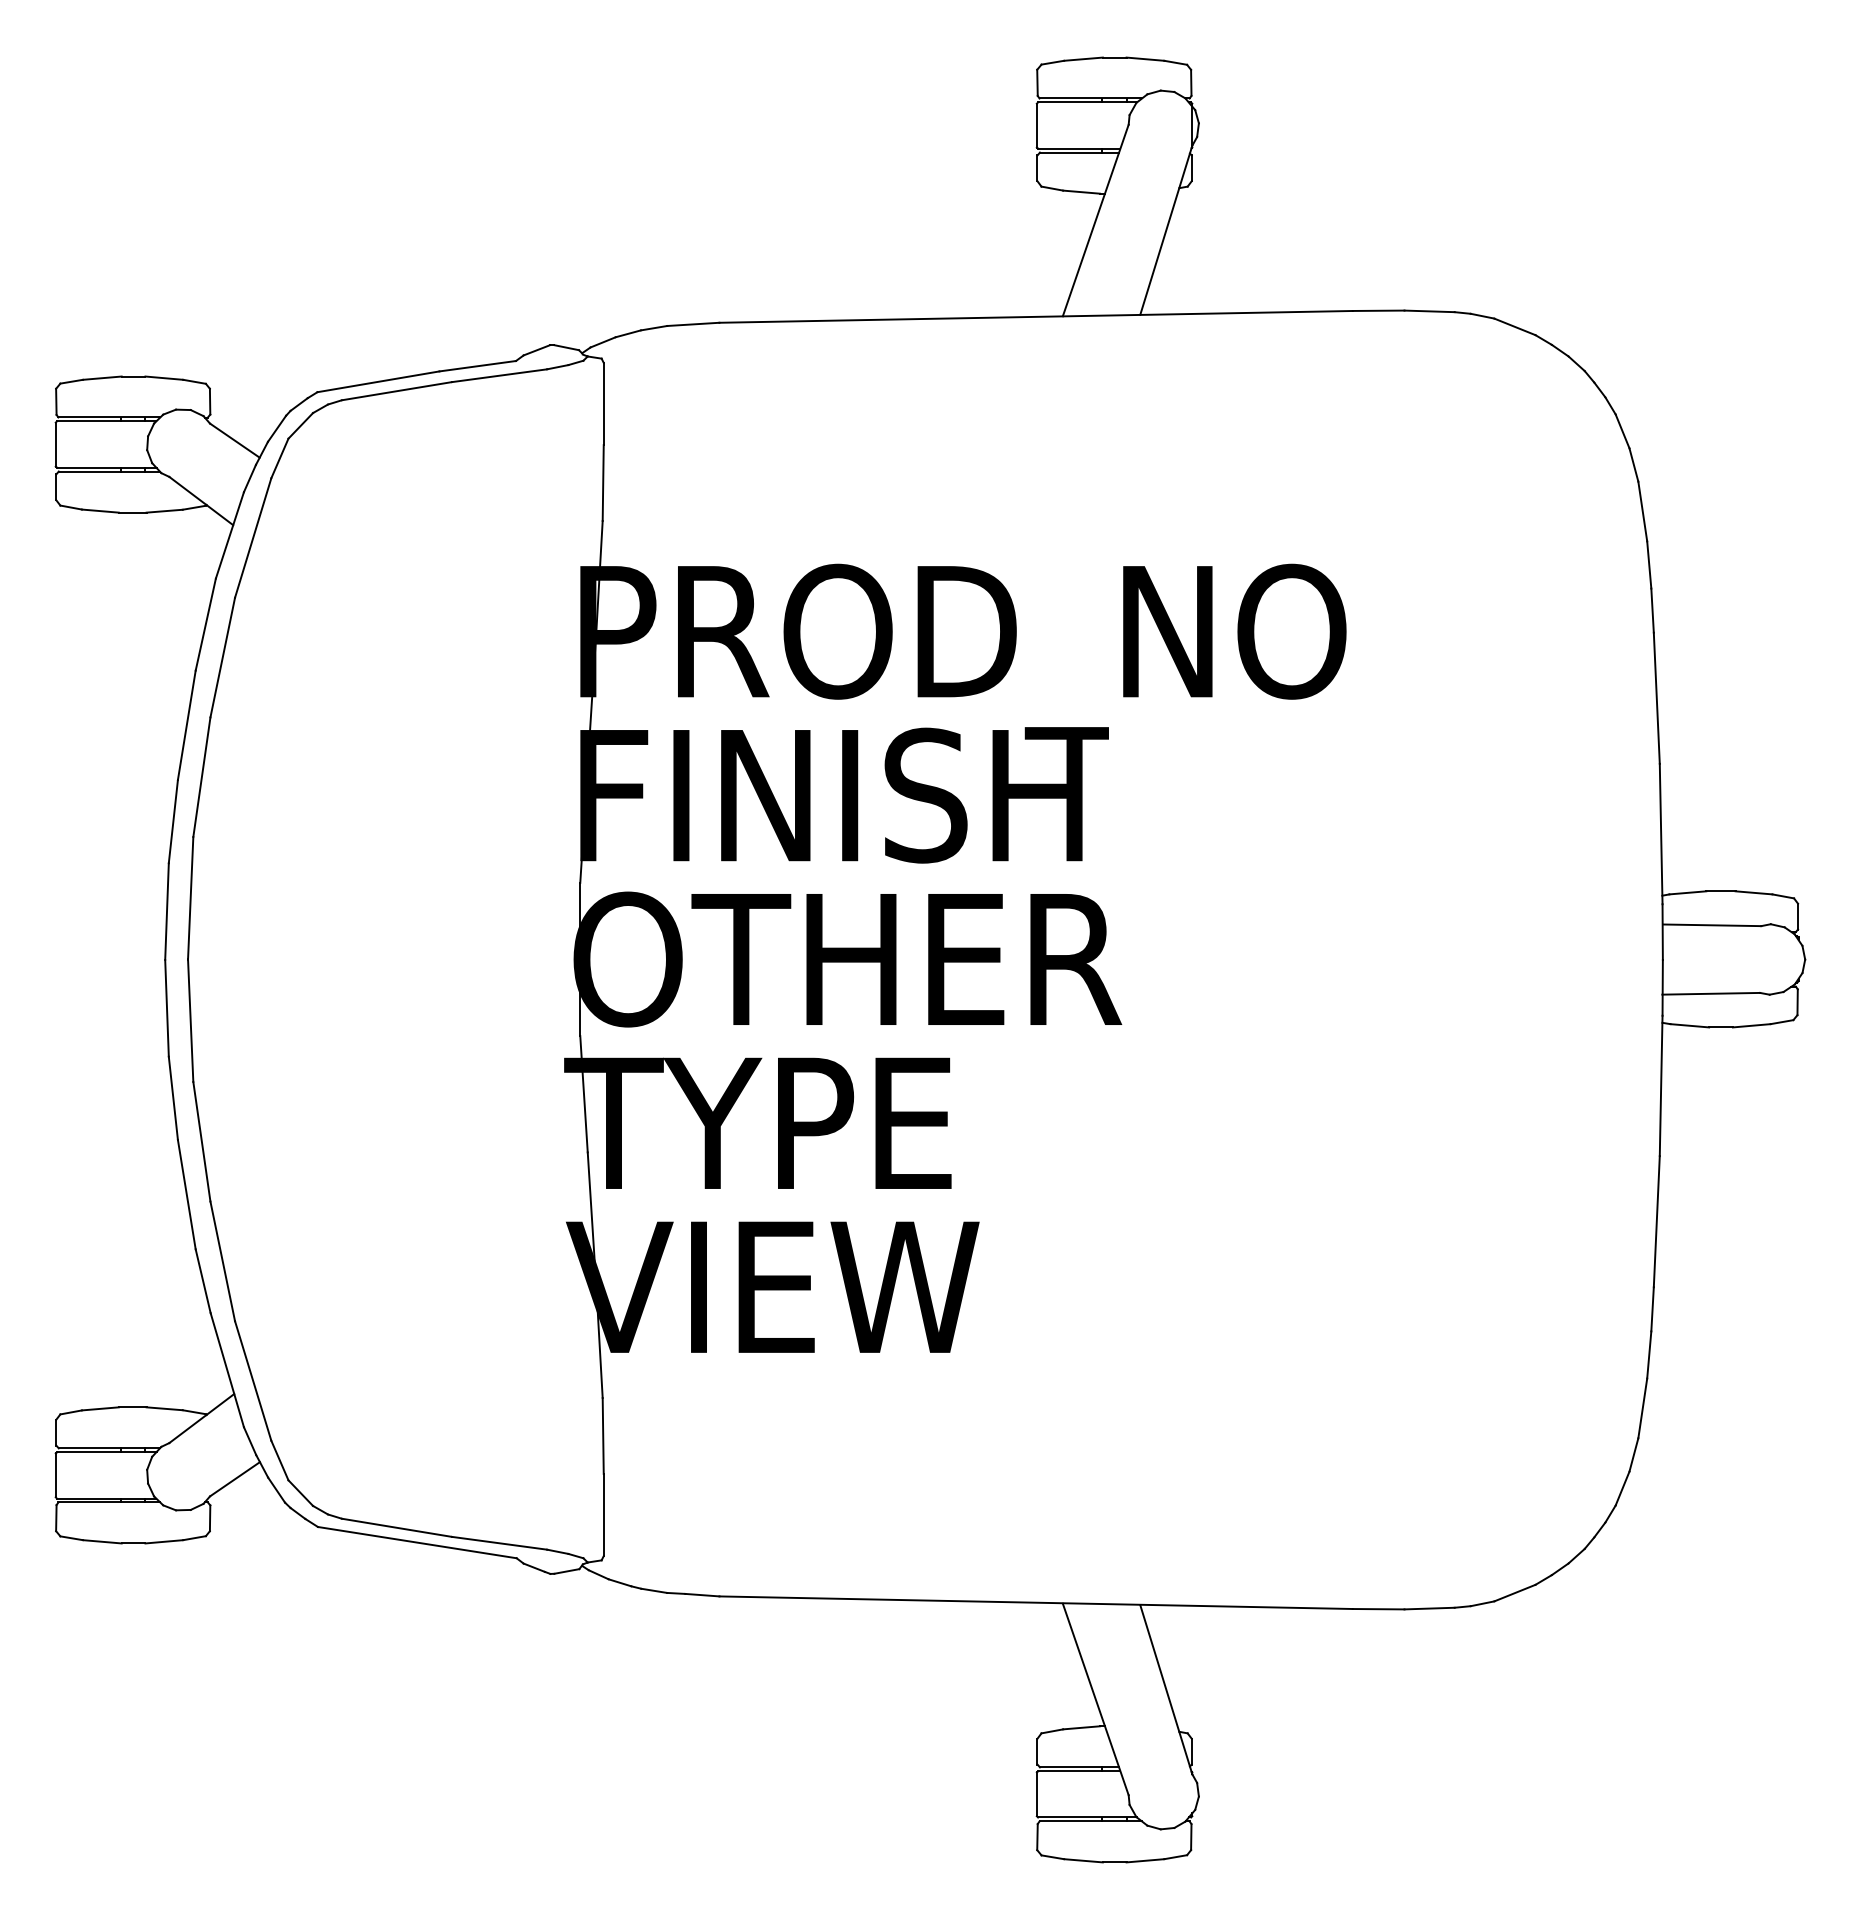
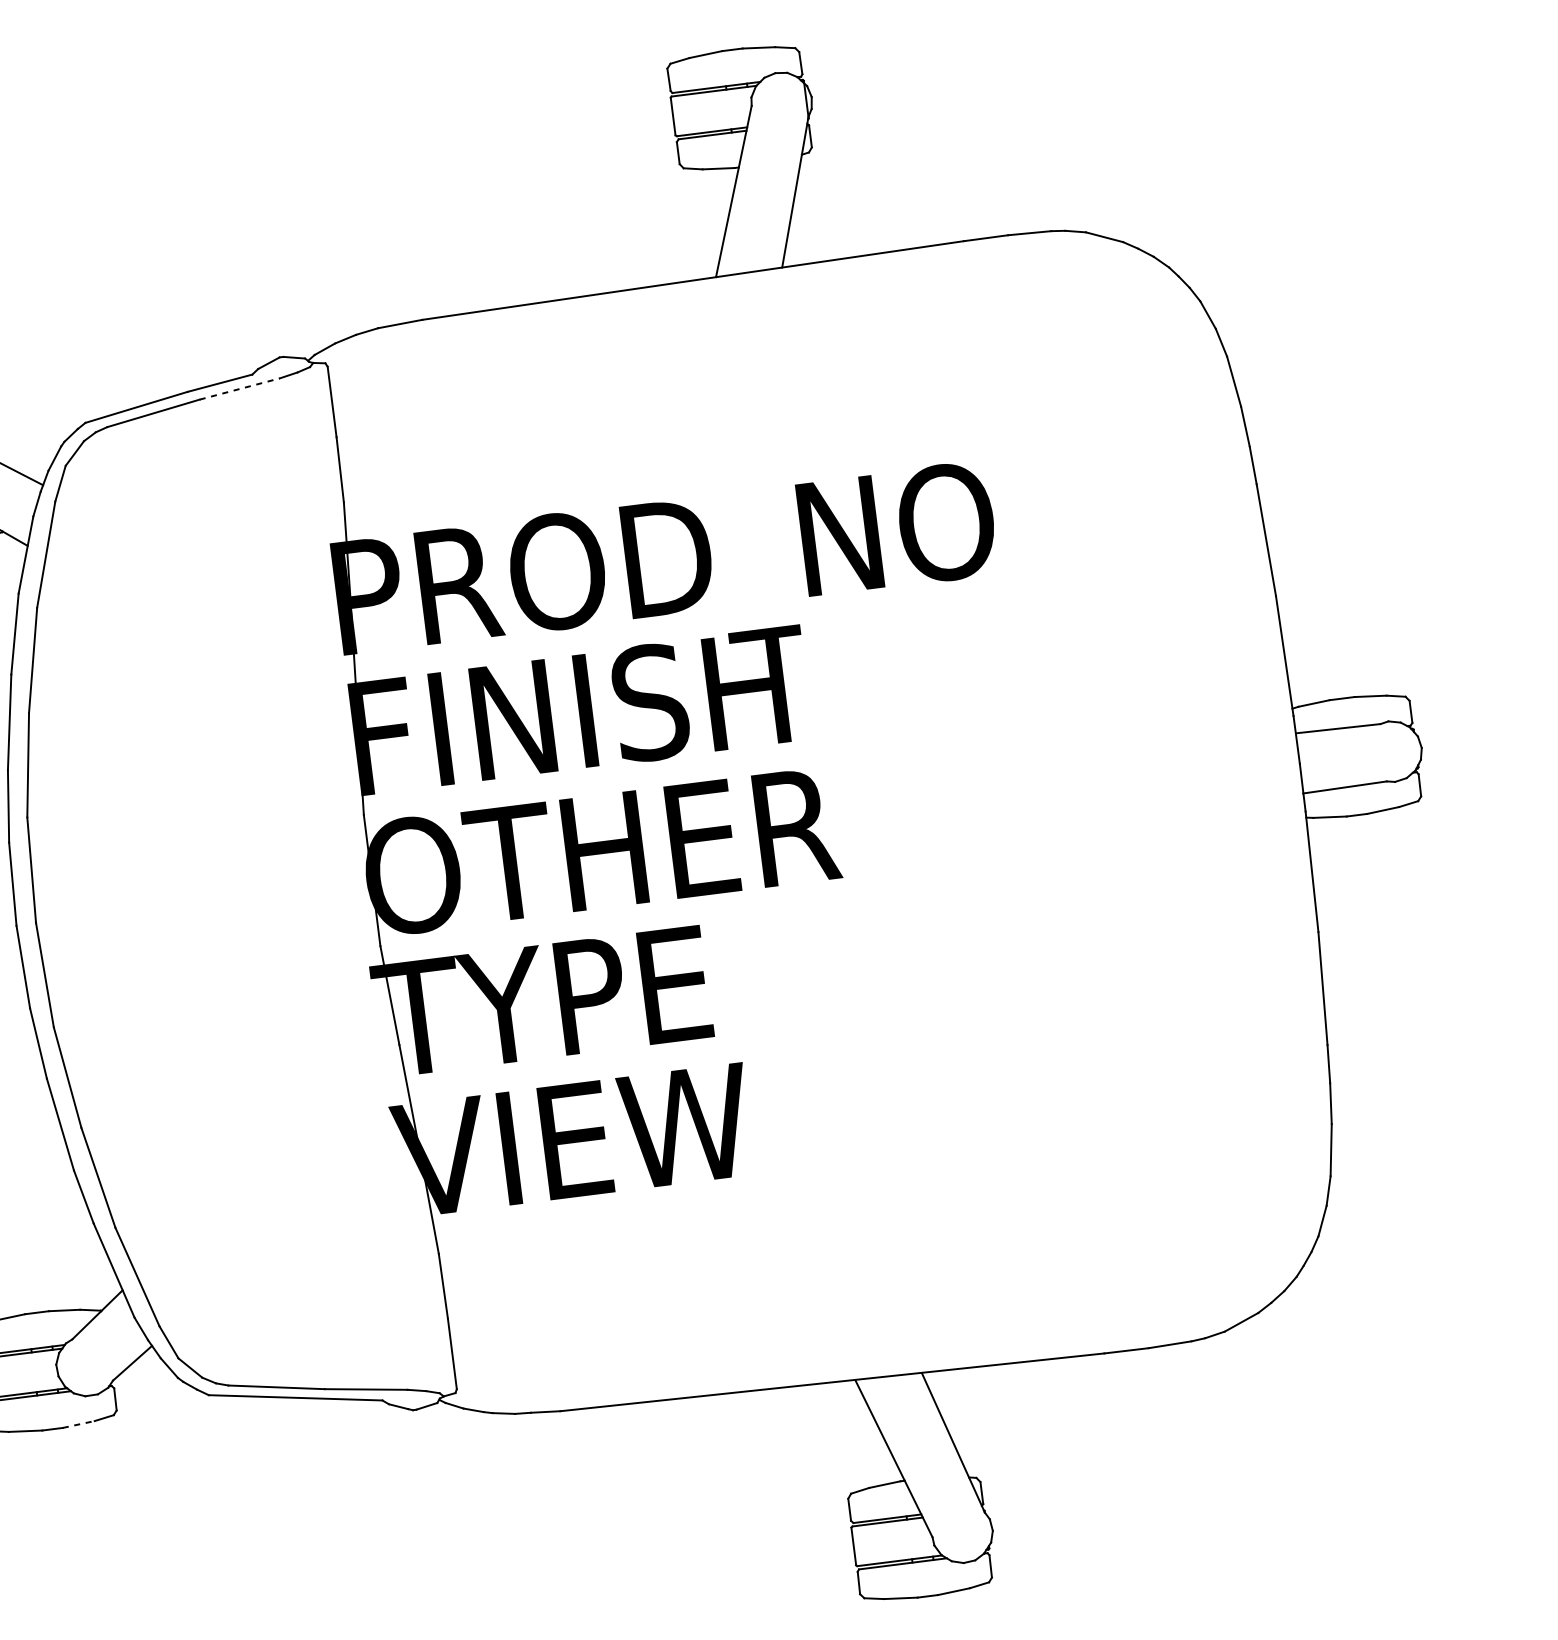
line: (499, 375) -> (239, 388), solid -> dashed
line: (164, 1541) -> (78, 1424), solid -> dashed

